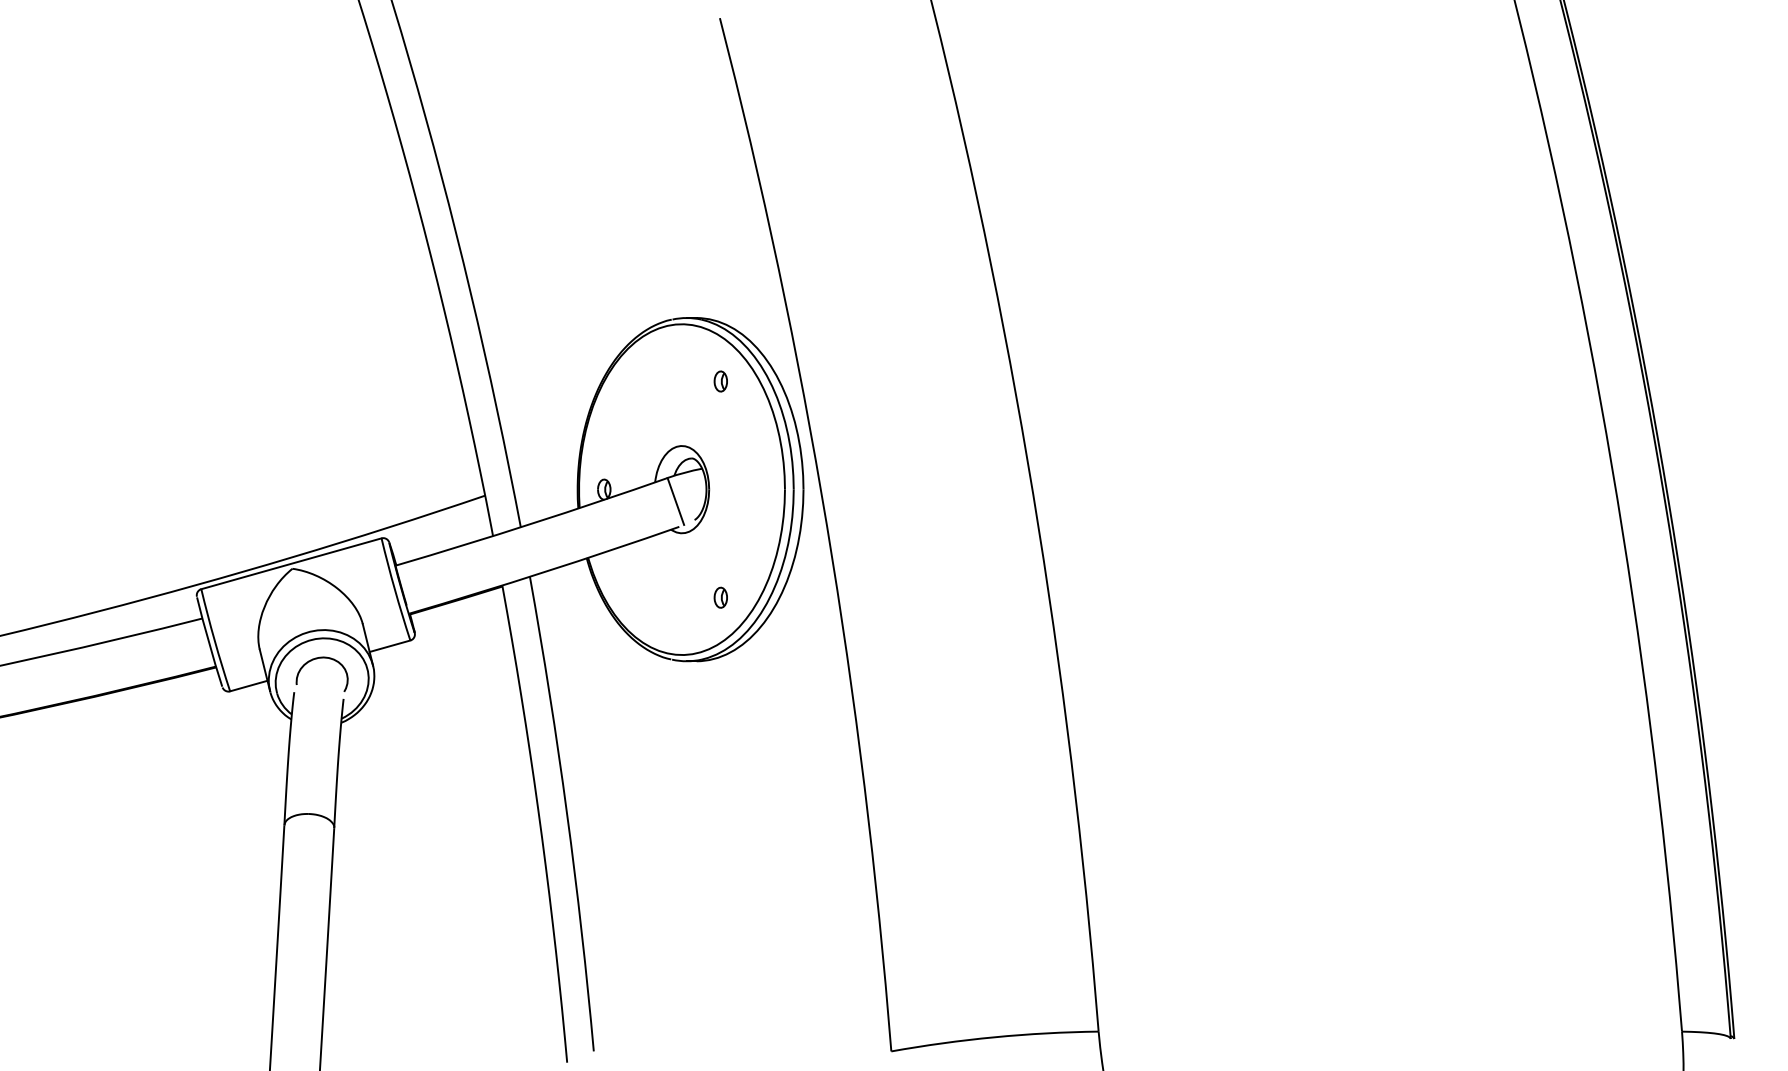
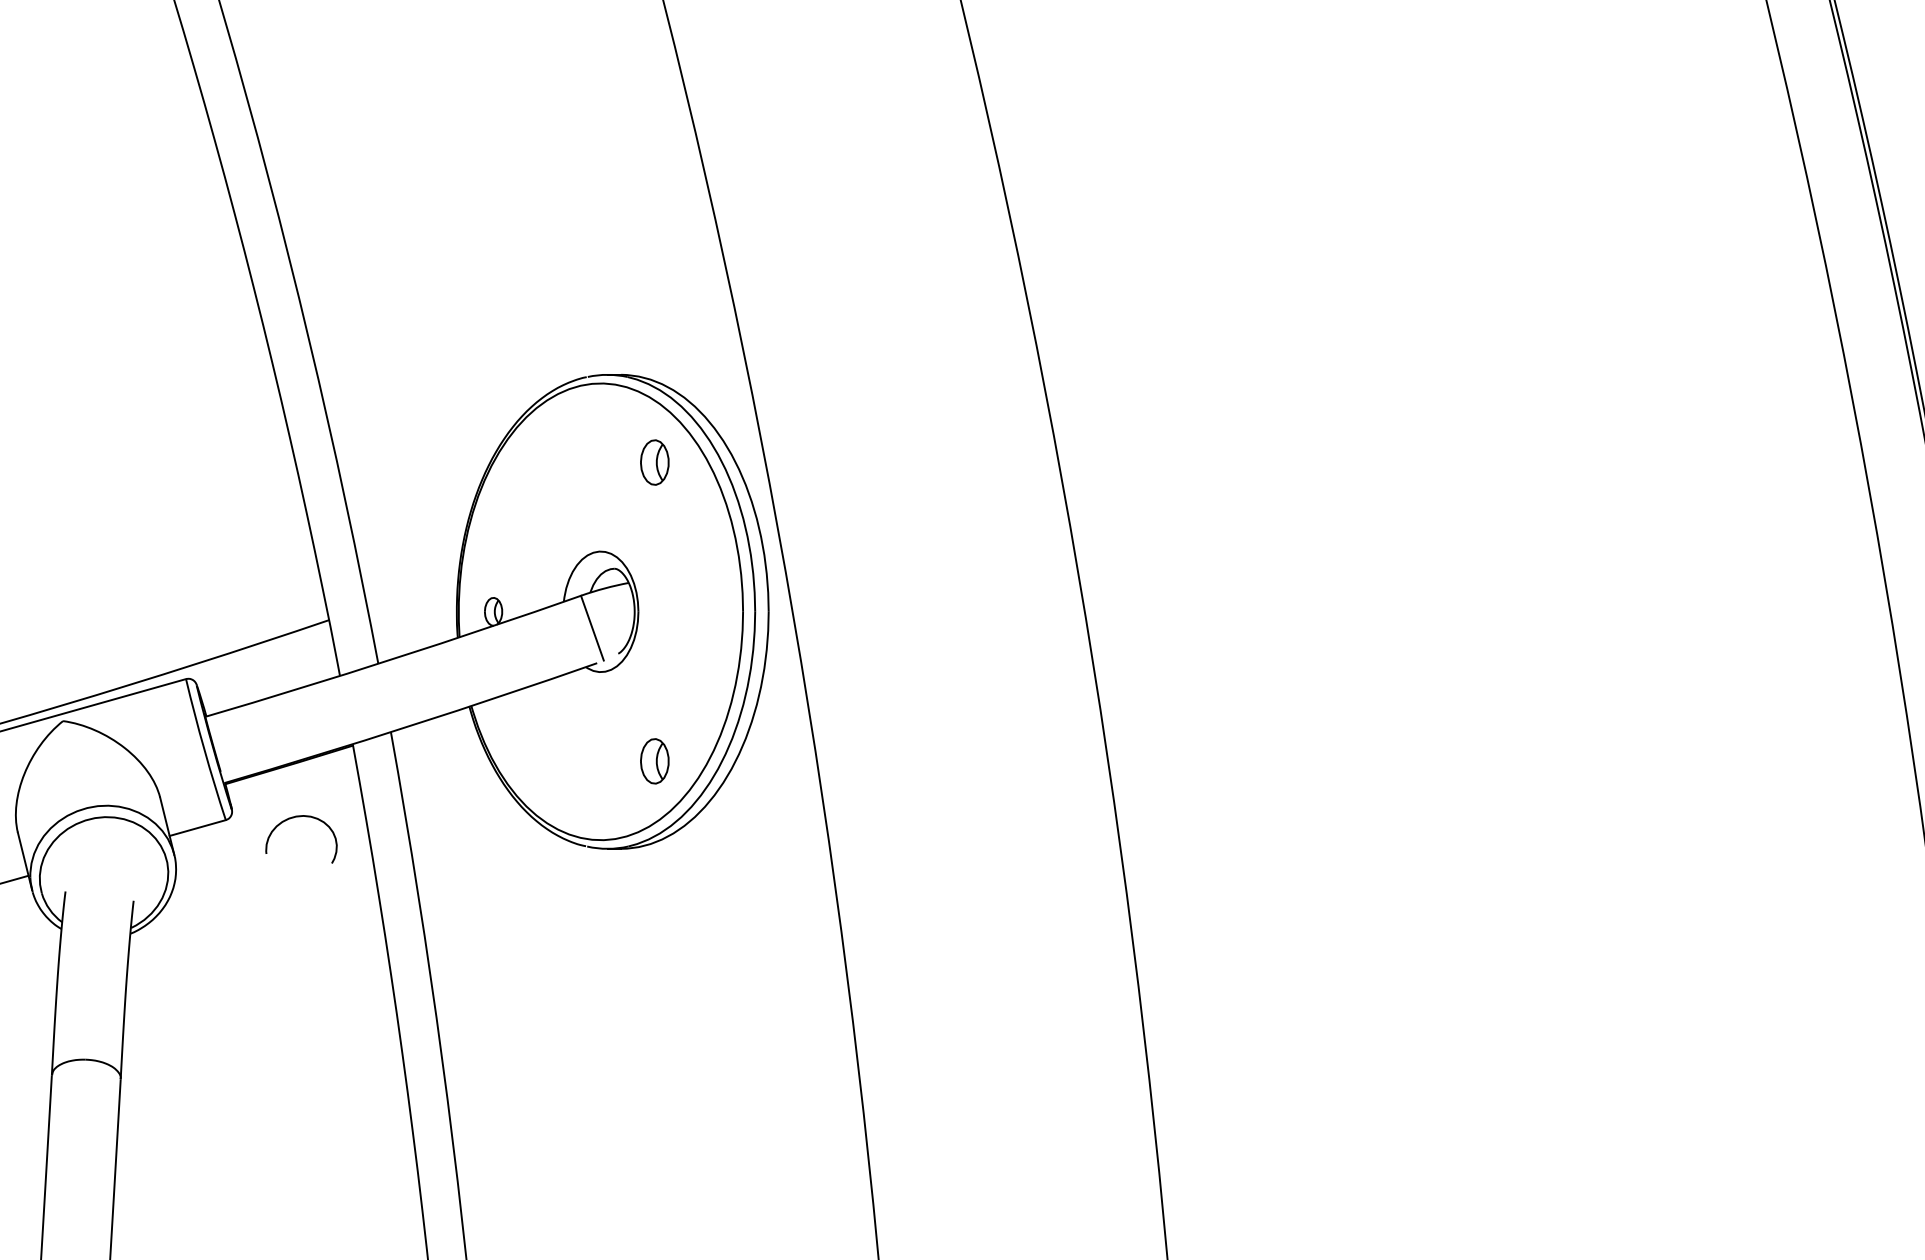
part: (720, 381) -> (654, 462), size x1.6
part: (720, 597) -> (654, 760), size x1.6
curve: (317, 659) -> (295, 818), moved

